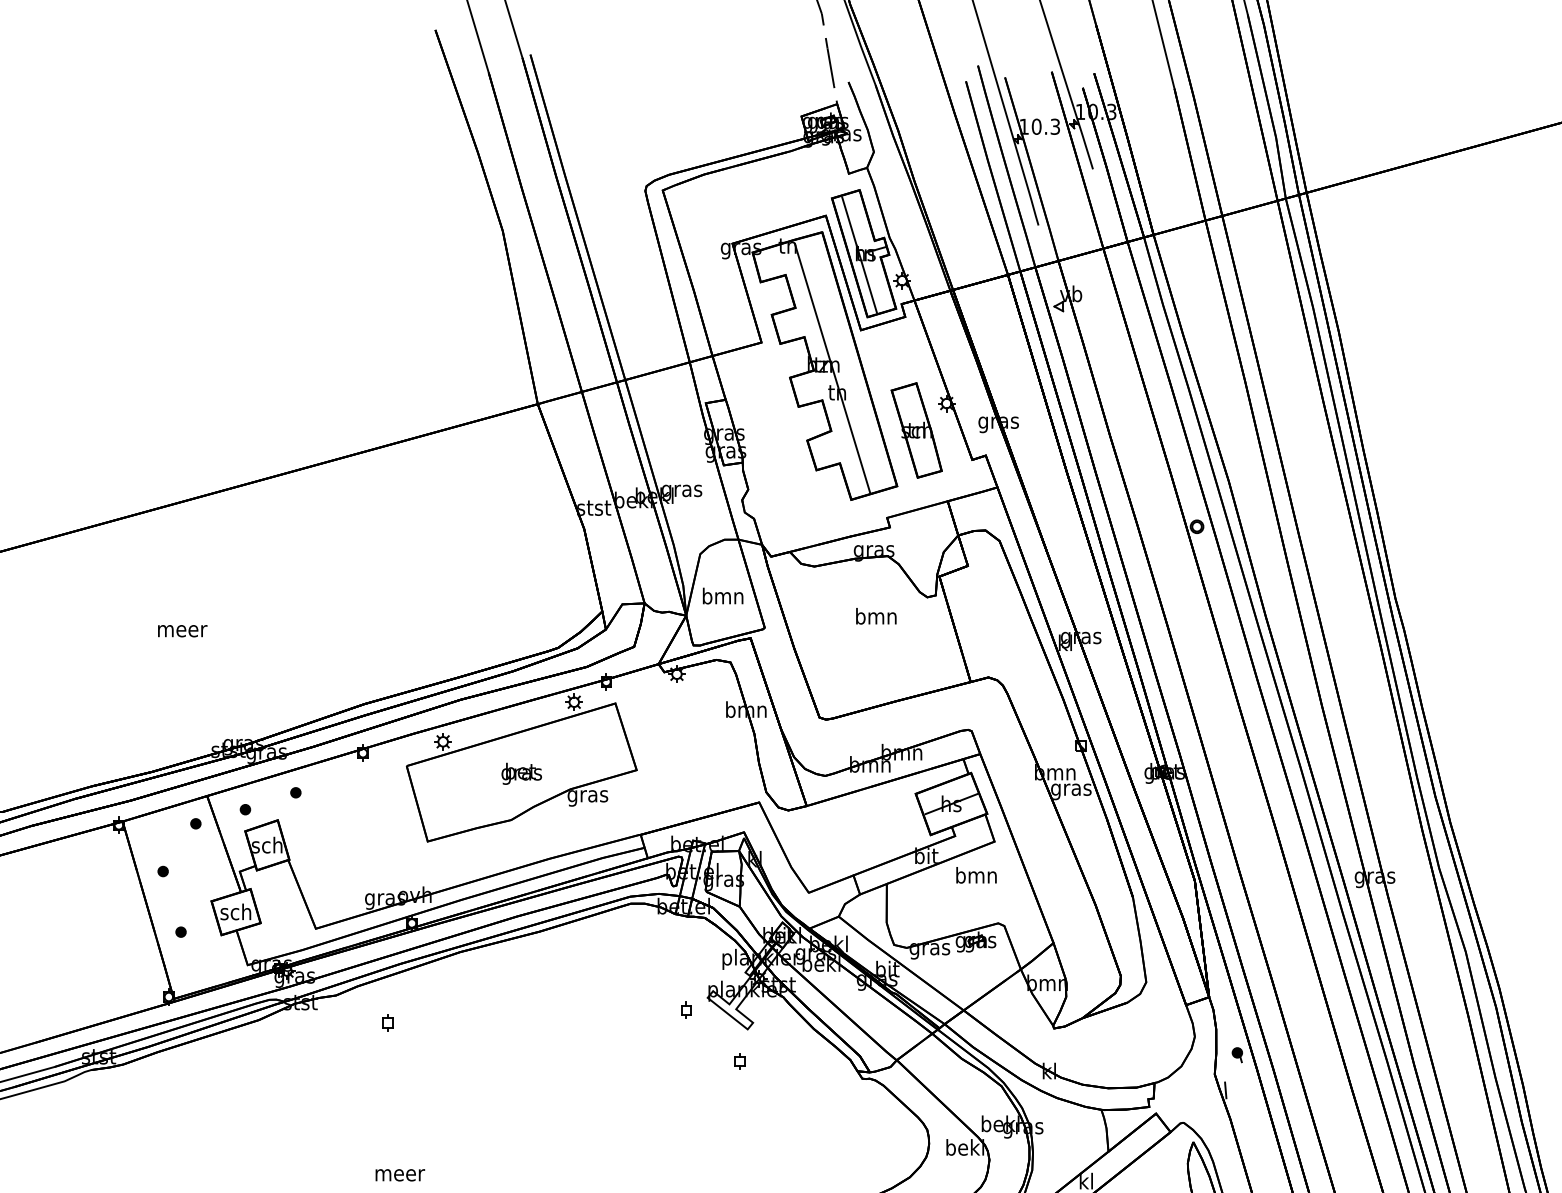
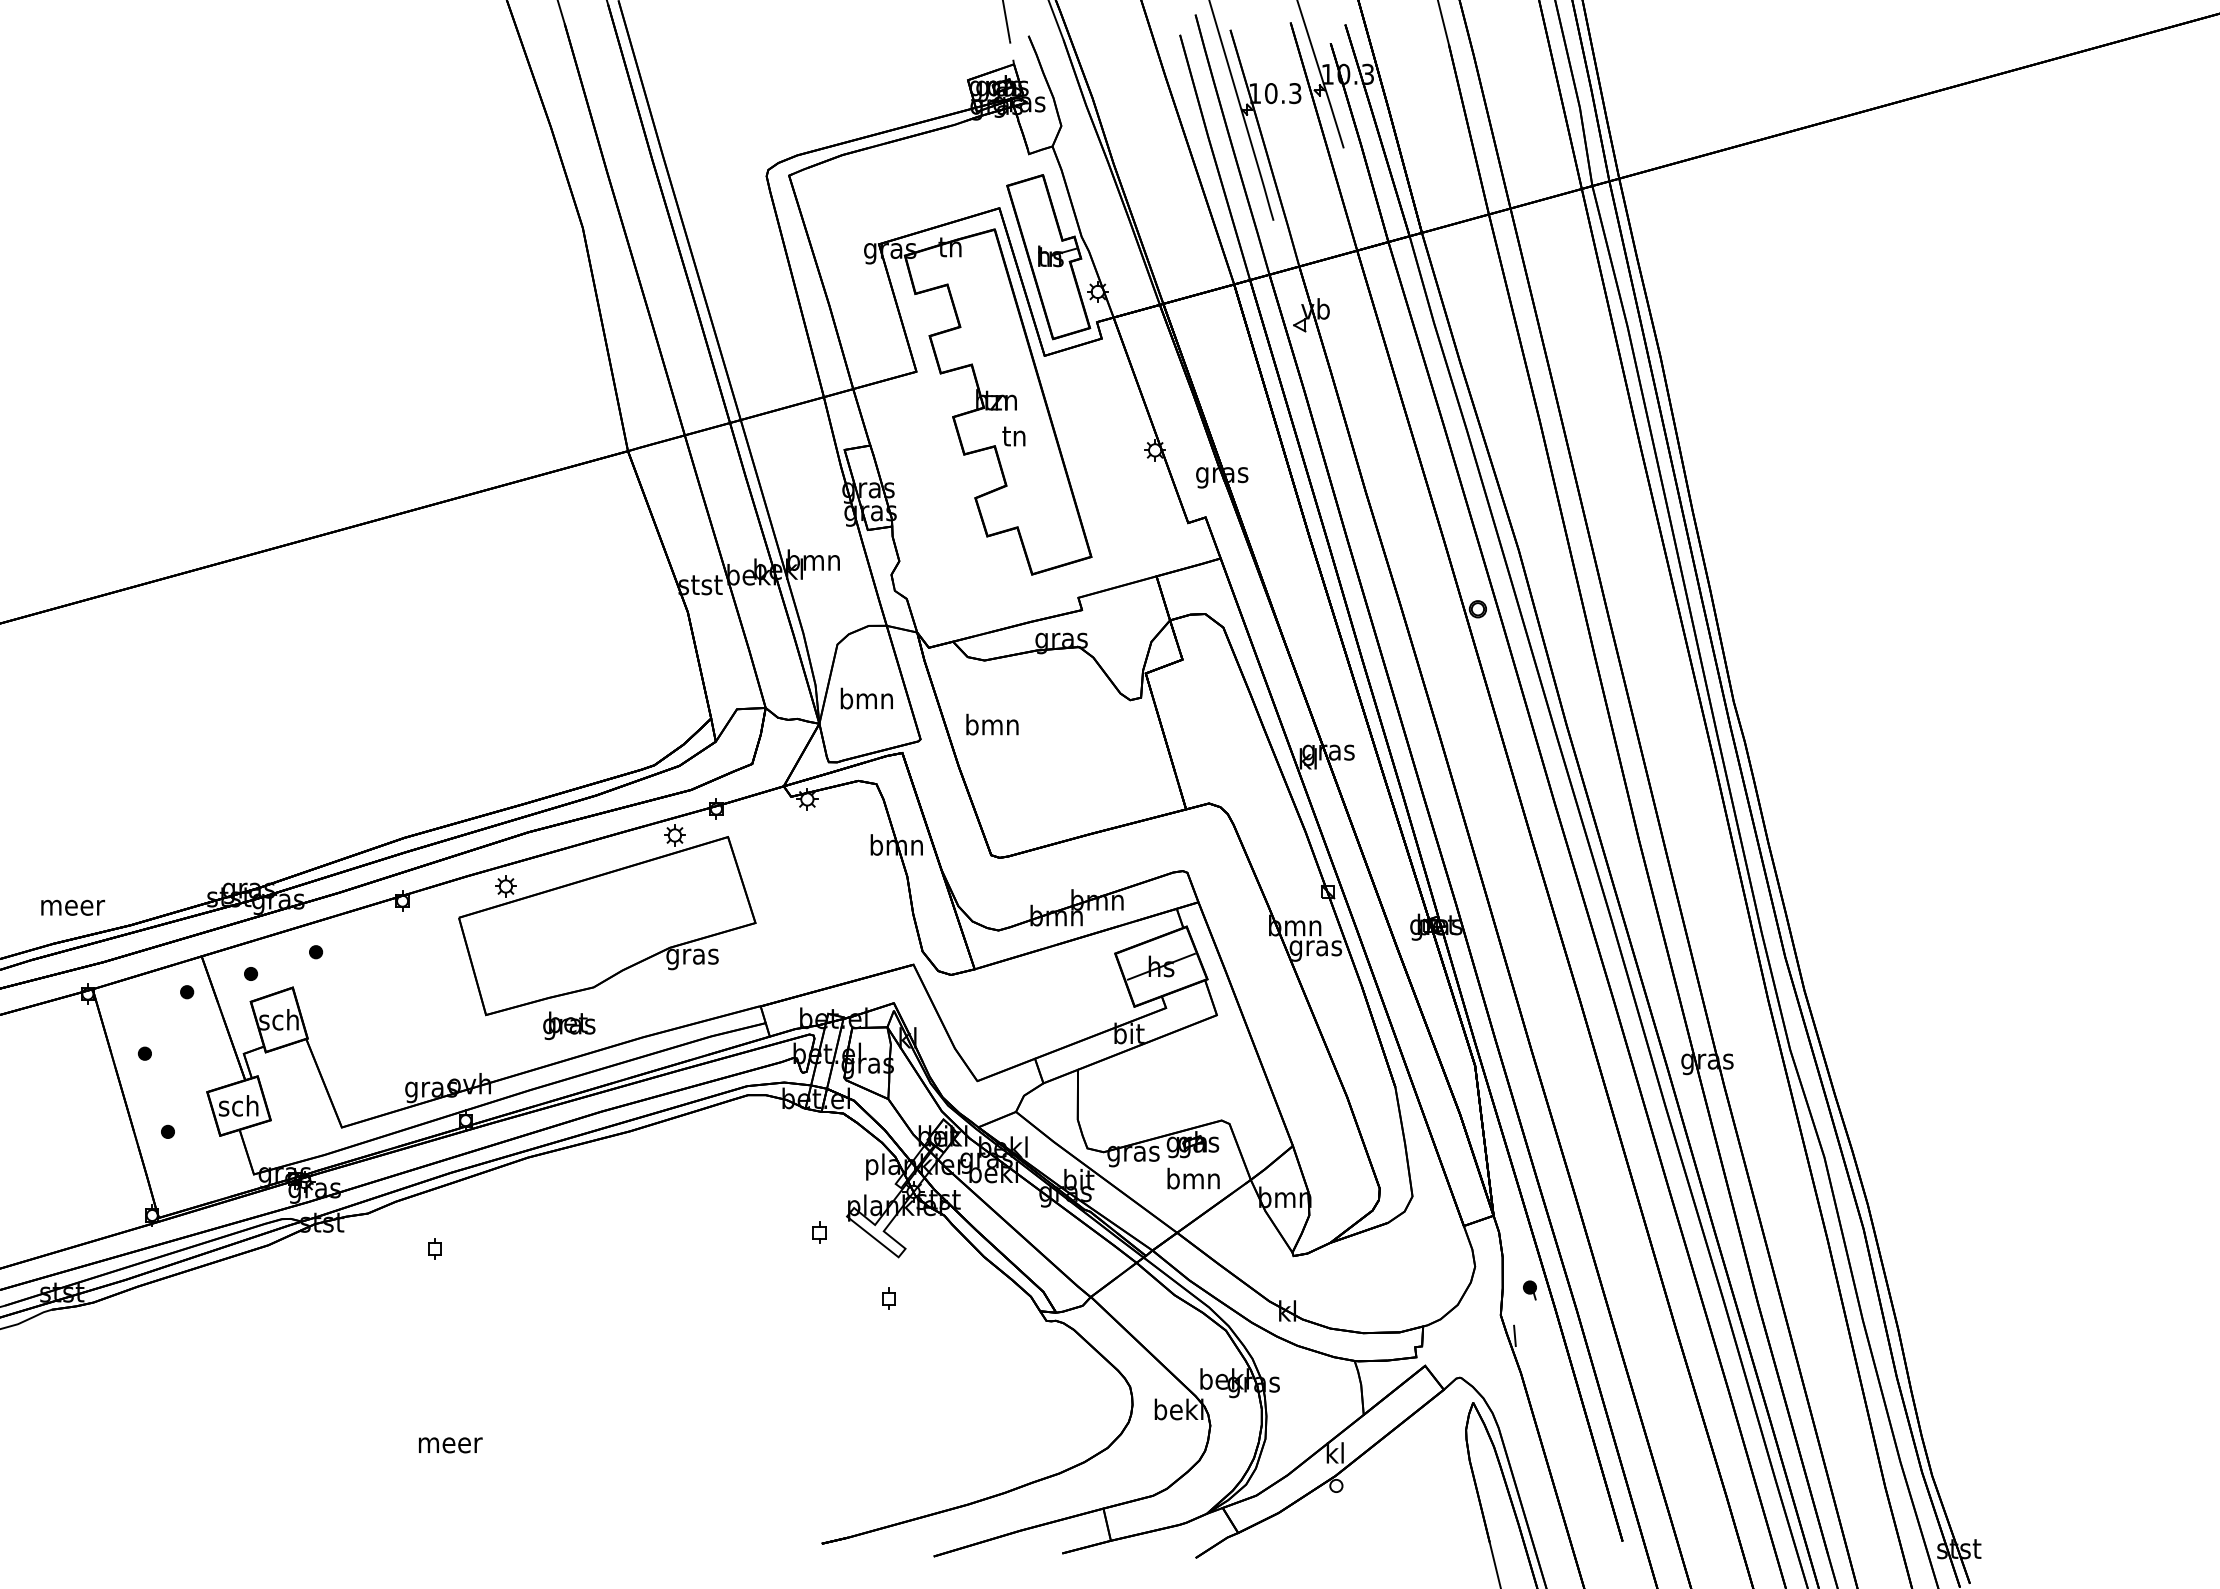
line: (859, 254) -> (1042, 258), removed
line: (832, 367) -> (1007, 404), removed
part: (916, 430) -> (1116, 485), removed
text: (681, 490) -> (813, 562), gras -> bmn
text: (876, 616) -> (992, 724), moved
text: (182, 630) -> (73, 907), moved
text: (521, 773) -> (569, 1025), moved
text: (976, 875) -> (1193, 1178), moved

